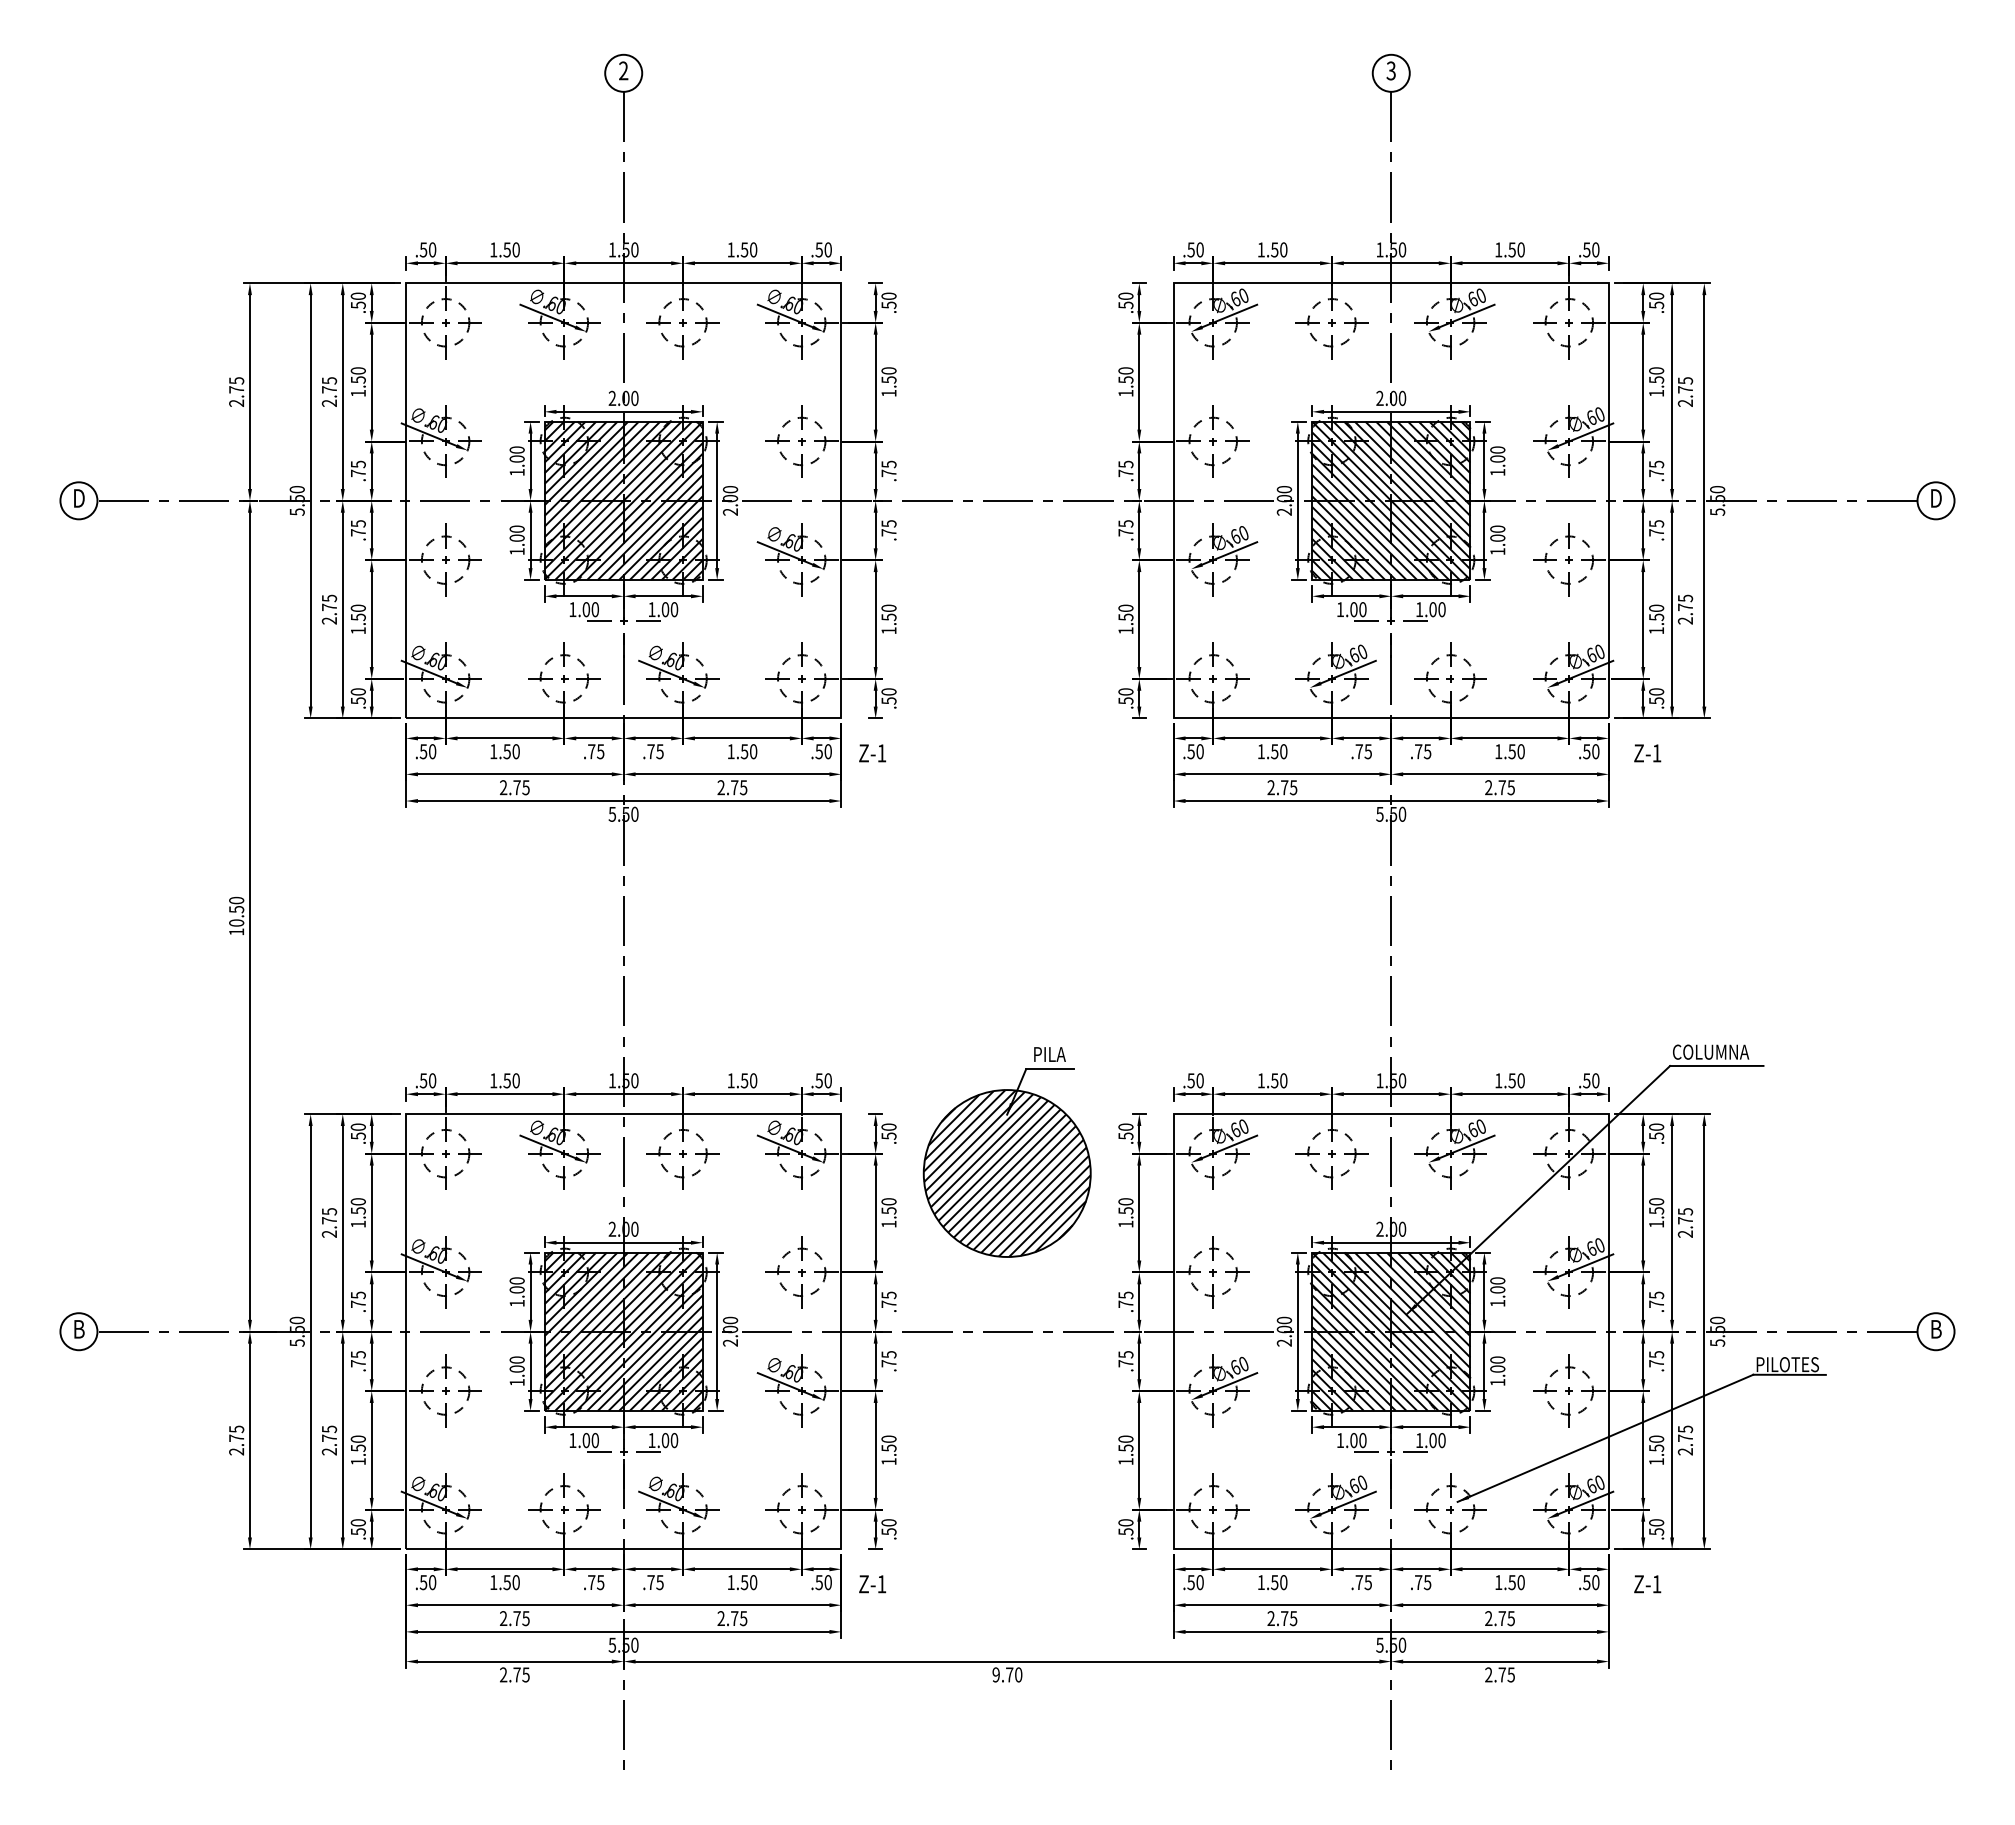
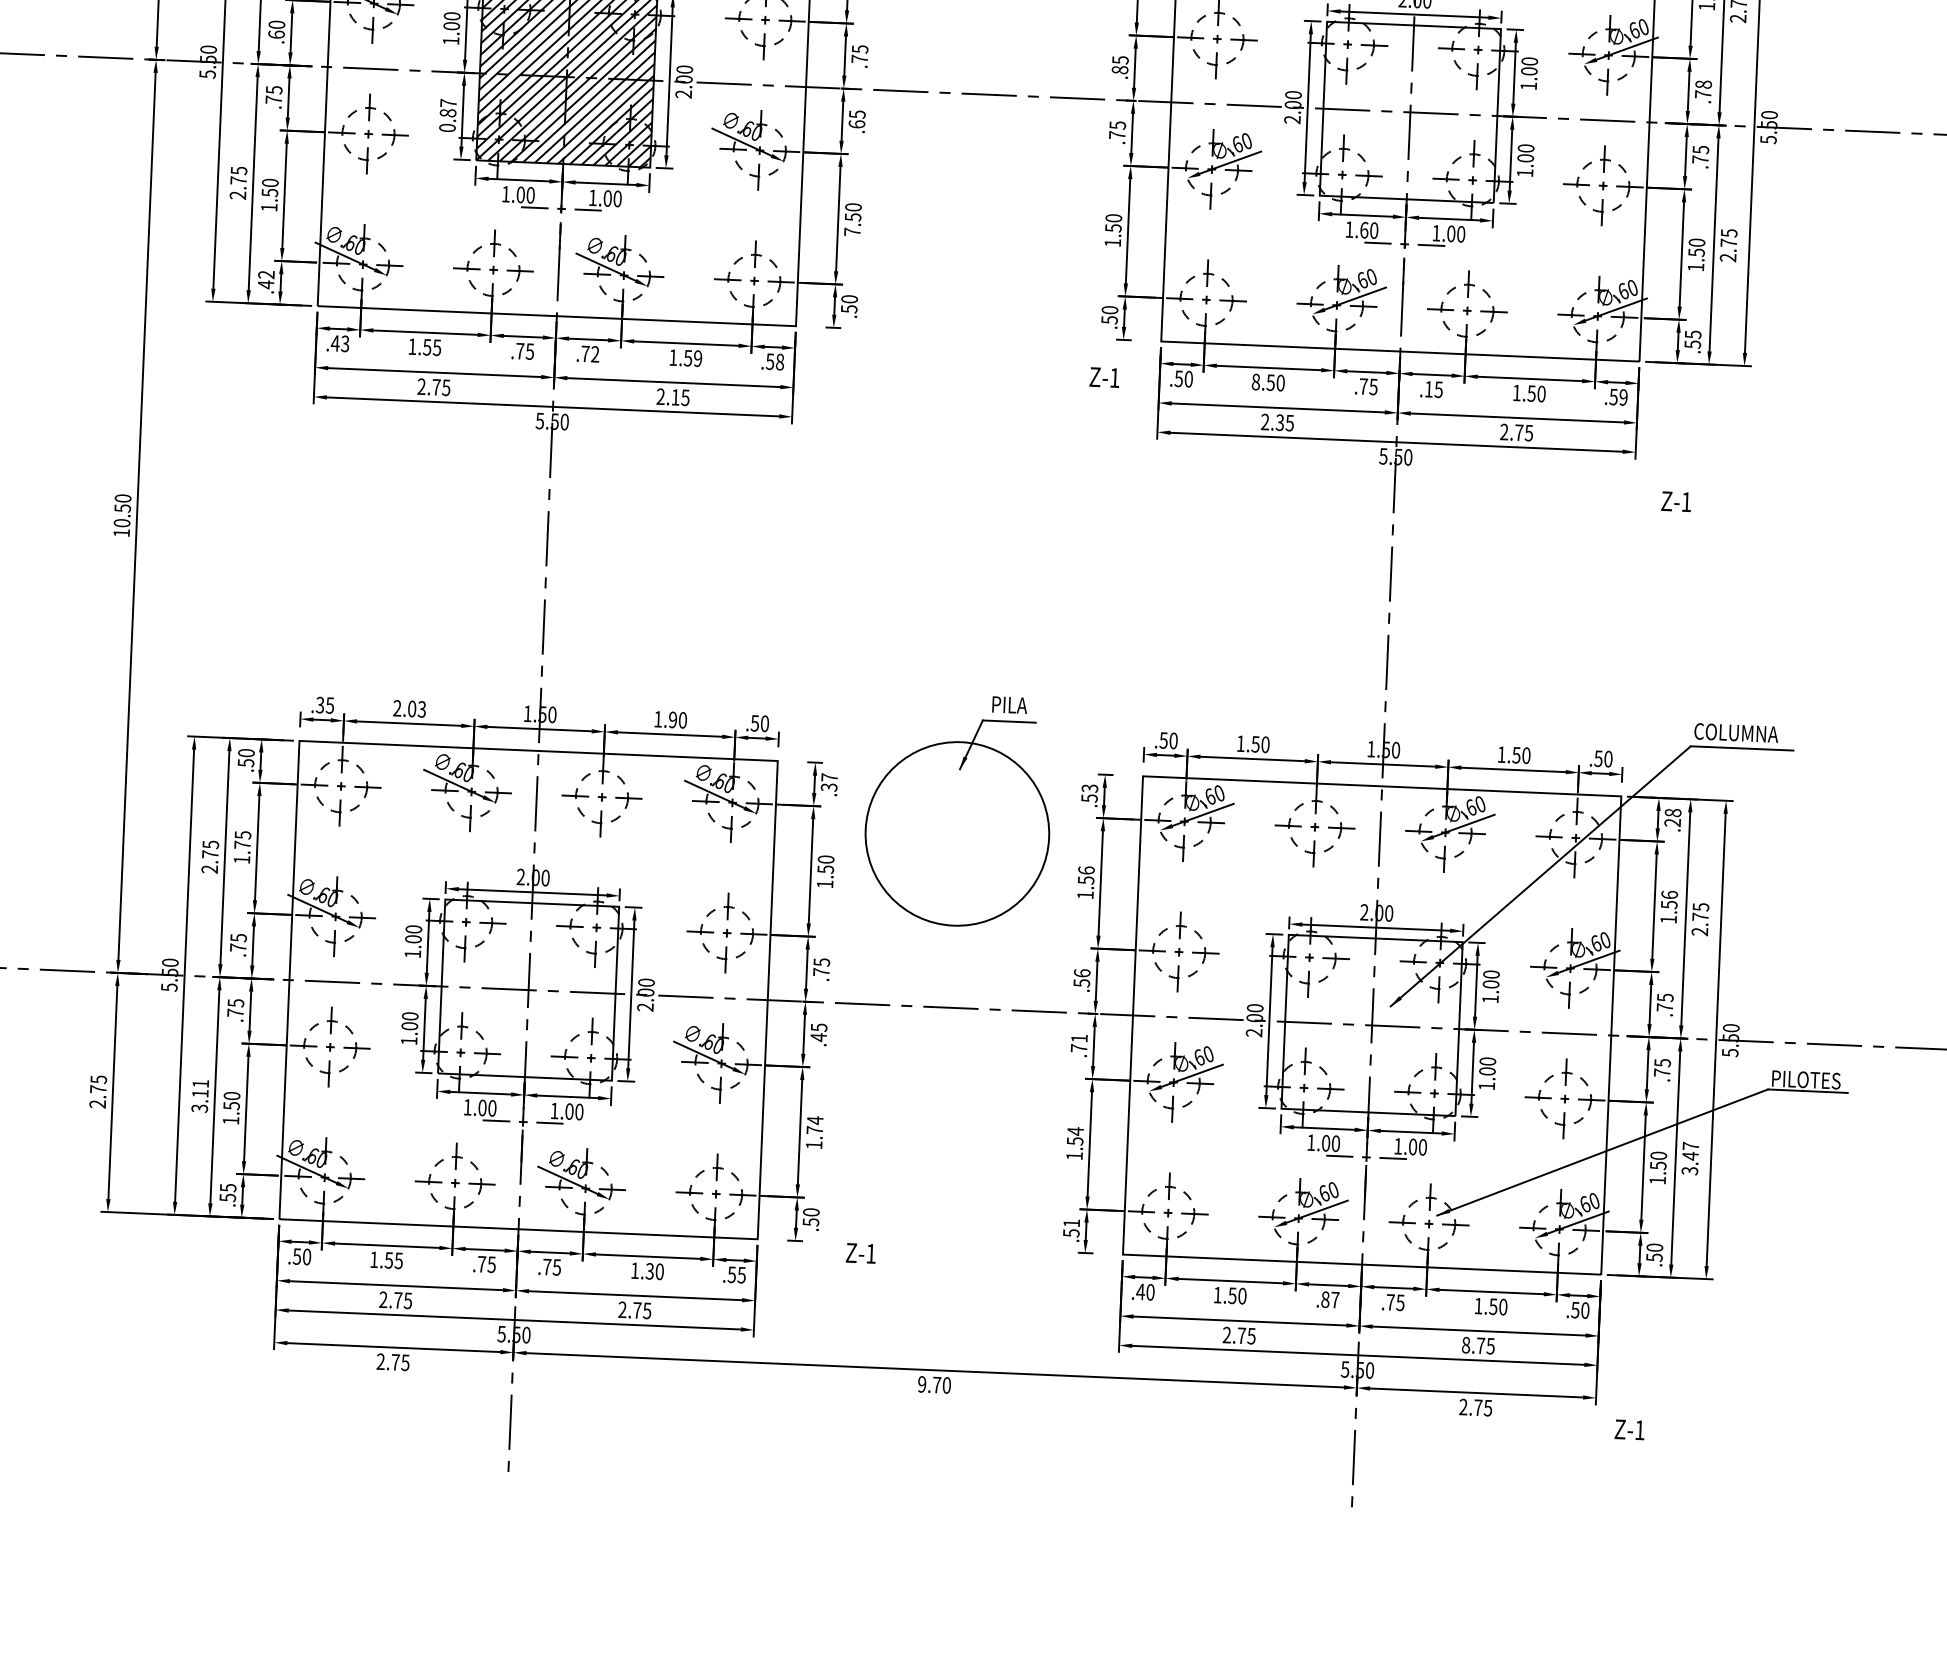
text: (1656, 464) -> (1703, 84), .75 -> .78
text: (357, 468) -> (275, 29), .75 -> .60
text: (1125, 473) -> (1119, 70), .75 -> .85
hatch: (1391, 500) -> (1410, 112), removed
text: (888, 532) -> (856, 124), .75 -> .65
text: (516, 540) -> (447, 115), 1.00 -> 0.87
text: (1353, 609) -> (1363, 230), 1.00 -> 1.60
text: (888, 630) -> (851, 231), 1.50 -> 7.50
text: (1656, 691) -> (1693, 334), .50 -> .55
text: (357, 696) -> (265, 279), .50 -> .42
text: (427, 751) -> (339, 343), .50 -> .43
text: (515, 751) -> (436, 347), 1.50 -> 1.55
text: (659, 751) -> (594, 354), .75 -> .72
text: (753, 751) -> (697, 358), 1.50 -> 1.59
text: (827, 751) -> (779, 361), .50 -> .58
text: (1260, 751) -> (1255, 381), 1.50 -> 8.50
text: (1418, 751) -> (1428, 389), .75 -> .15
text: (1595, 751) -> (1623, 397), .50 -> .59
text: (872, 753) -> (1104, 377), moved
text: (1647, 753) -> (1676, 501), moved
text: (734, 787) -> (675, 397), 2.75 -> 2.15
text: (1284, 787) -> (1279, 422), 2.75 -> 2.35
text: (428, 1080) -> (325, 705), .50 -> .35
text: (504, 1080) -> (409, 708), 1.50 -> 2.03
text: (744, 1080) -> (672, 719), 1.50 -> 1.90
text: (1125, 1126) -> (1089, 787), .50 -> .53
text: (888, 1131) -> (828, 782), .50 -> .37
text: (1656, 1131) -> (1672, 817), .50 -> .28
hatch: (1006, 1173) -> (956, 833), removed
text: (1125, 1201) -> (1086, 870), 1.50 -> 1.56
text: (1656, 1201) -> (1669, 894), 1.50 -> 1.56
text: (357, 1206) -> (241, 840), 1.50 -> 1.75
text: (1125, 1299) -> (1081, 977), .75 -> .56
hatch: (623, 1331) -> (528, 989), removed
hatch: (1391, 1331) -> (1372, 1025), removed
text: (1125, 1354) -> (1079, 1038), .75 -> .71
text: (888, 1363) -> (818, 1037), .75 -> .45
text: (1125, 1439) -> (1075, 1131), 1.50 -> 1.54
text: (329, 1440) -> (200, 1096), 2.75 -> 3.11
text: (1685, 1440) -> (1690, 1158), 2.75 -> 3.47
text: (888, 1443) -> (814, 1125), 1.50 -> 1.74
text: (357, 1522) -> (227, 1187), .50 -> .55
text: (1125, 1522) -> (1071, 1222), .50 -> .51
text: (515, 1582) -> (398, 1260), 1.50 -> 1.55
text: (744, 1582) -> (649, 1271), 1.50 -> 1.30
text: (827, 1582) -> (741, 1275), .50 -> .55
text: (1191, 1582) -> (1141, 1291), .50 -> .40
text: (1363, 1582) -> (1330, 1299), .75 -> .87
text: (872, 1584) -> (860, 1253), moved
text: (1647, 1584) -> (1629, 1430), moved
text: (1488, 1618) -> (1465, 1345), 2.75 -> 8.75

